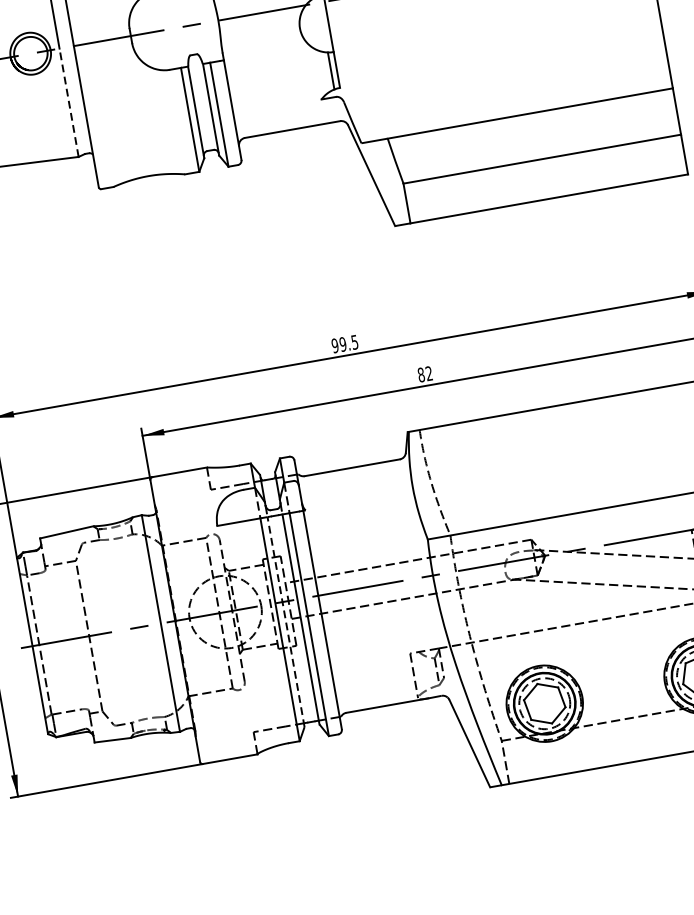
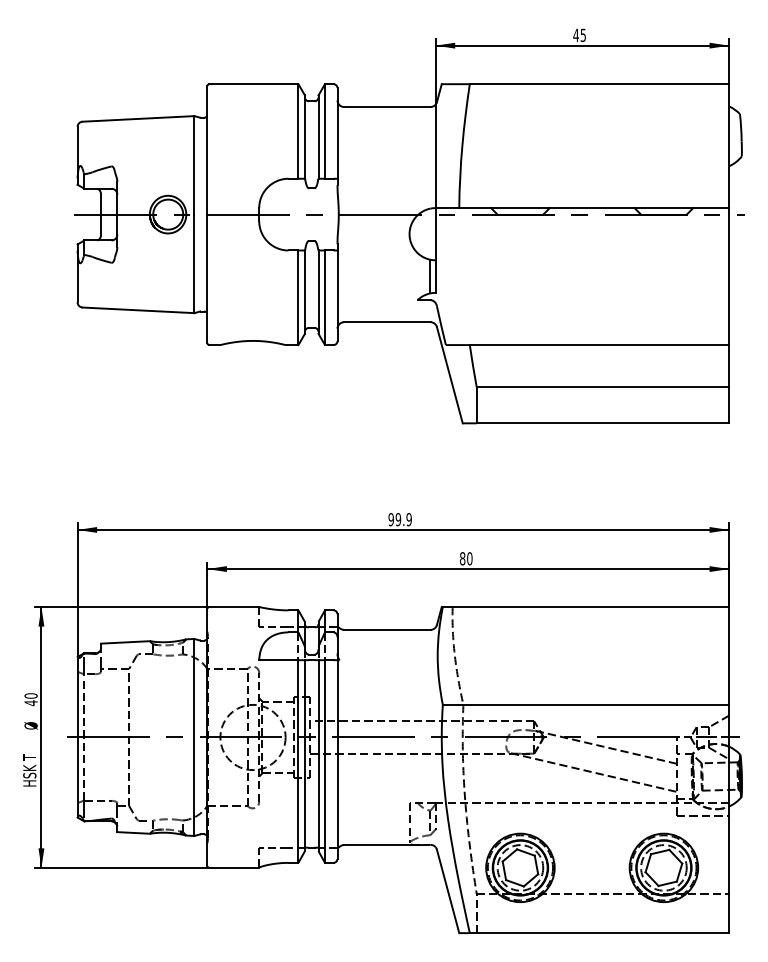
line: (69, 102) -> (194, 263), dashed -> solid
text: (354, 342) -> (408, 519), 99.5 -> 99.9
text: (428, 373) -> (469, 558), 82 -> 80
line: (285, 621) -> (304, 755), dashed -> solid

